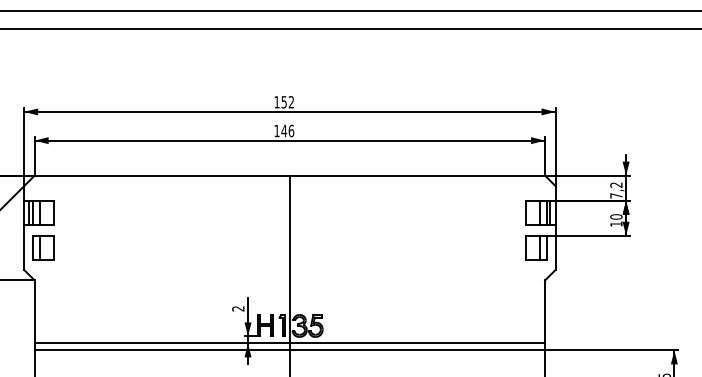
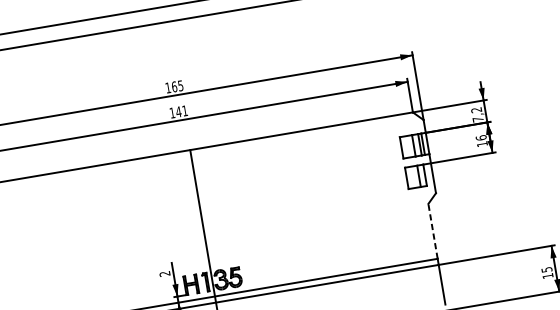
text: (287, 102) -> (177, 86), 152 -> 165
text: (291, 130) -> (185, 110), 146 -> 141
text: (616, 216) -> (481, 137), 10 -> 16
line: (545, 311) -> (433, 230), solid -> dashed

